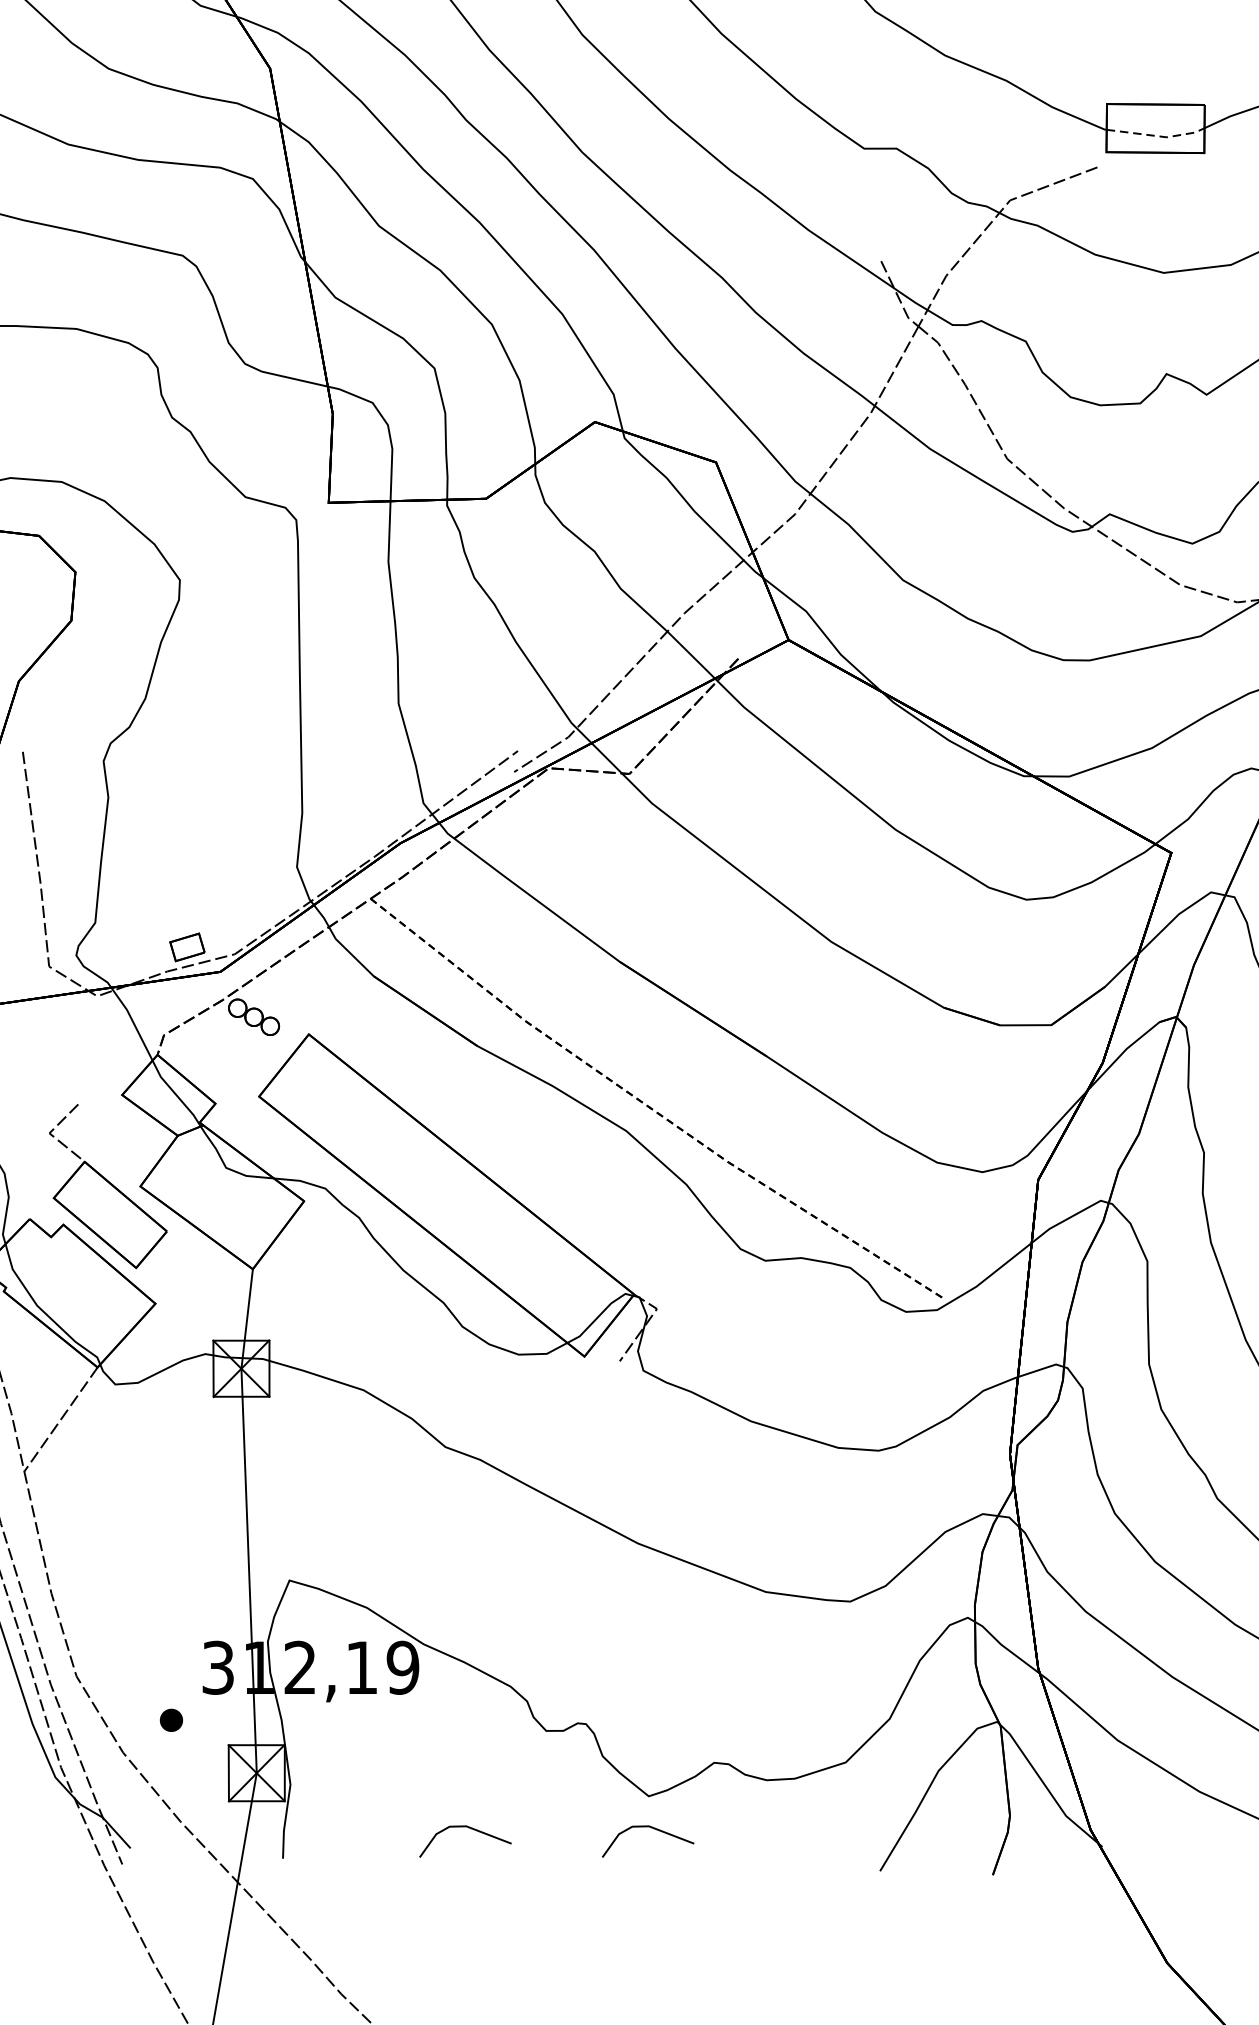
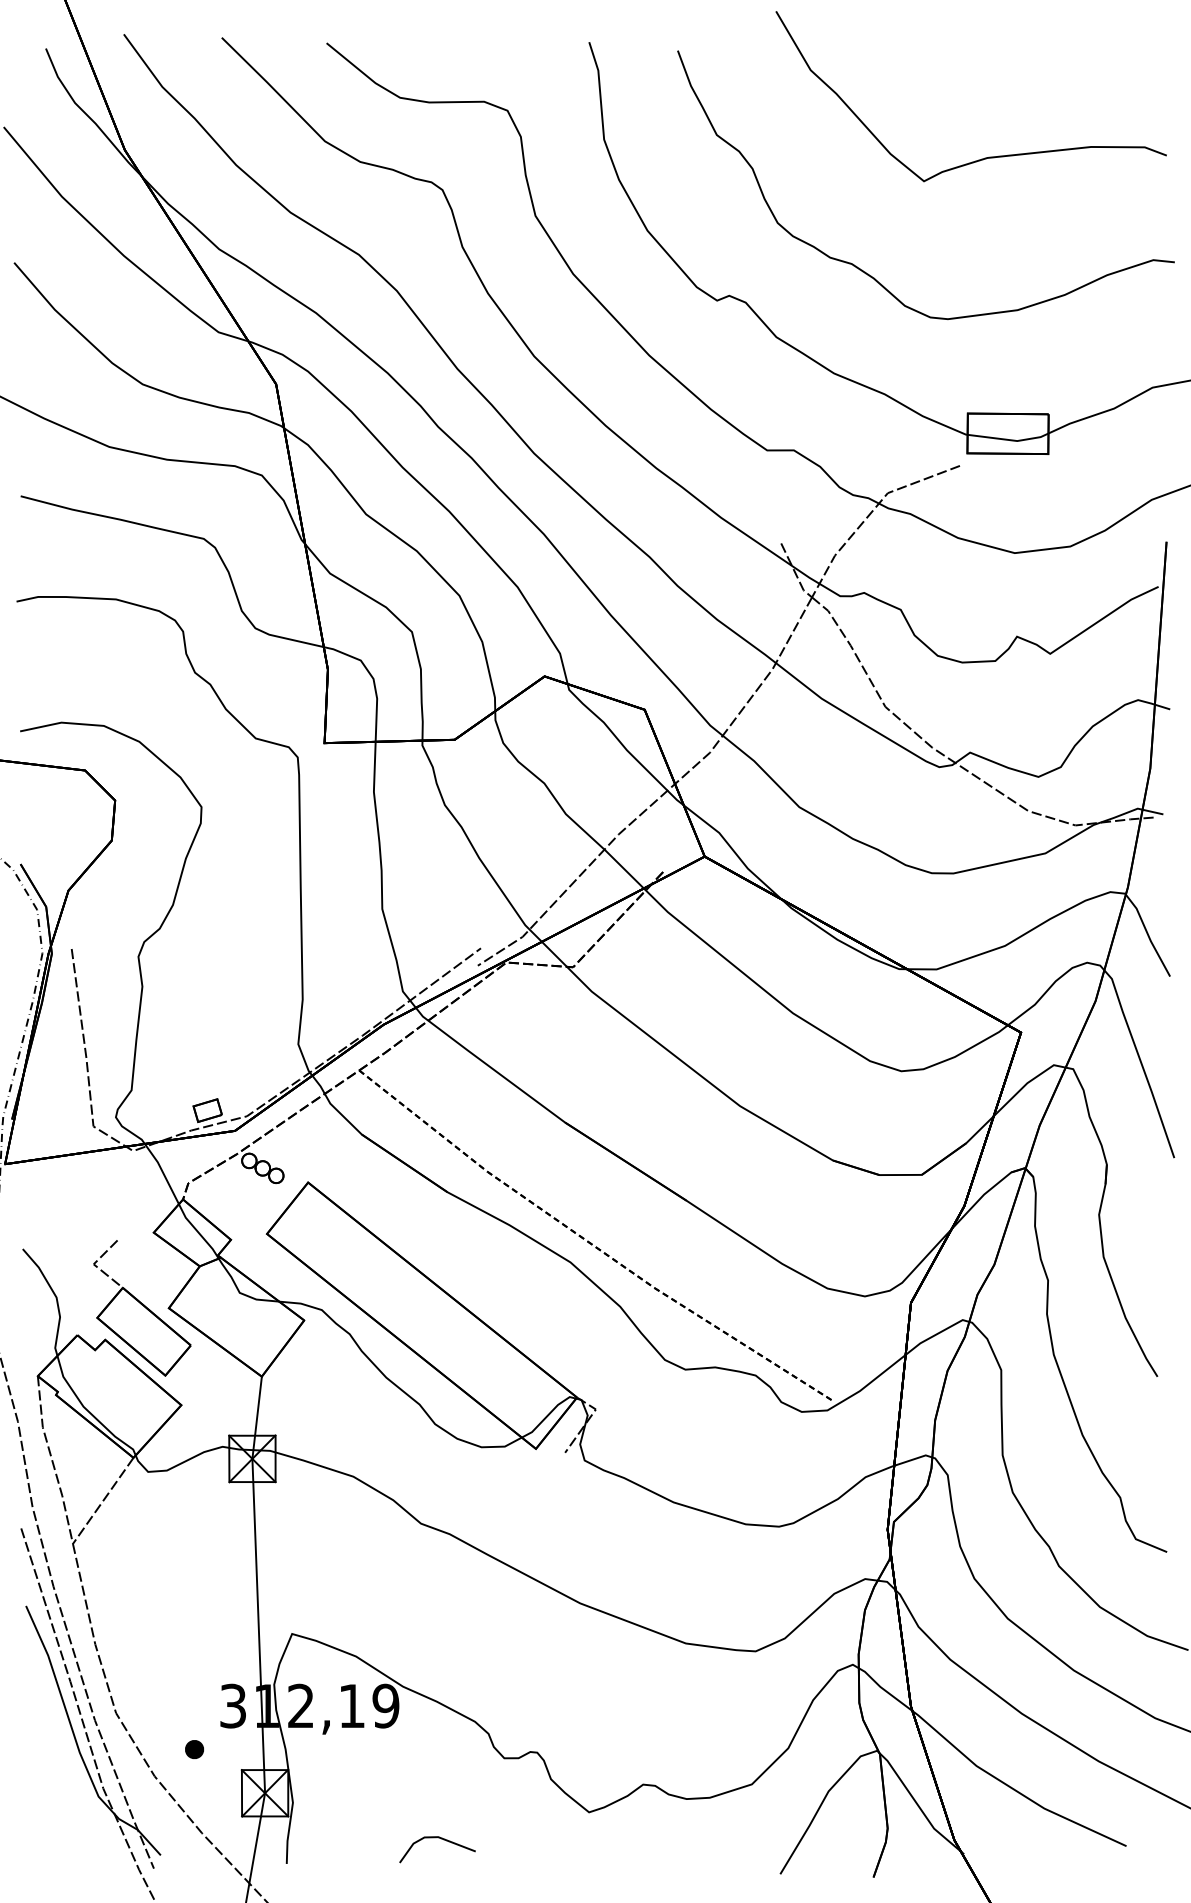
line: (1157, 136) -> (1009, 440), dashed -> solid
line: (652, 1829) -> (592, 1839), removed

